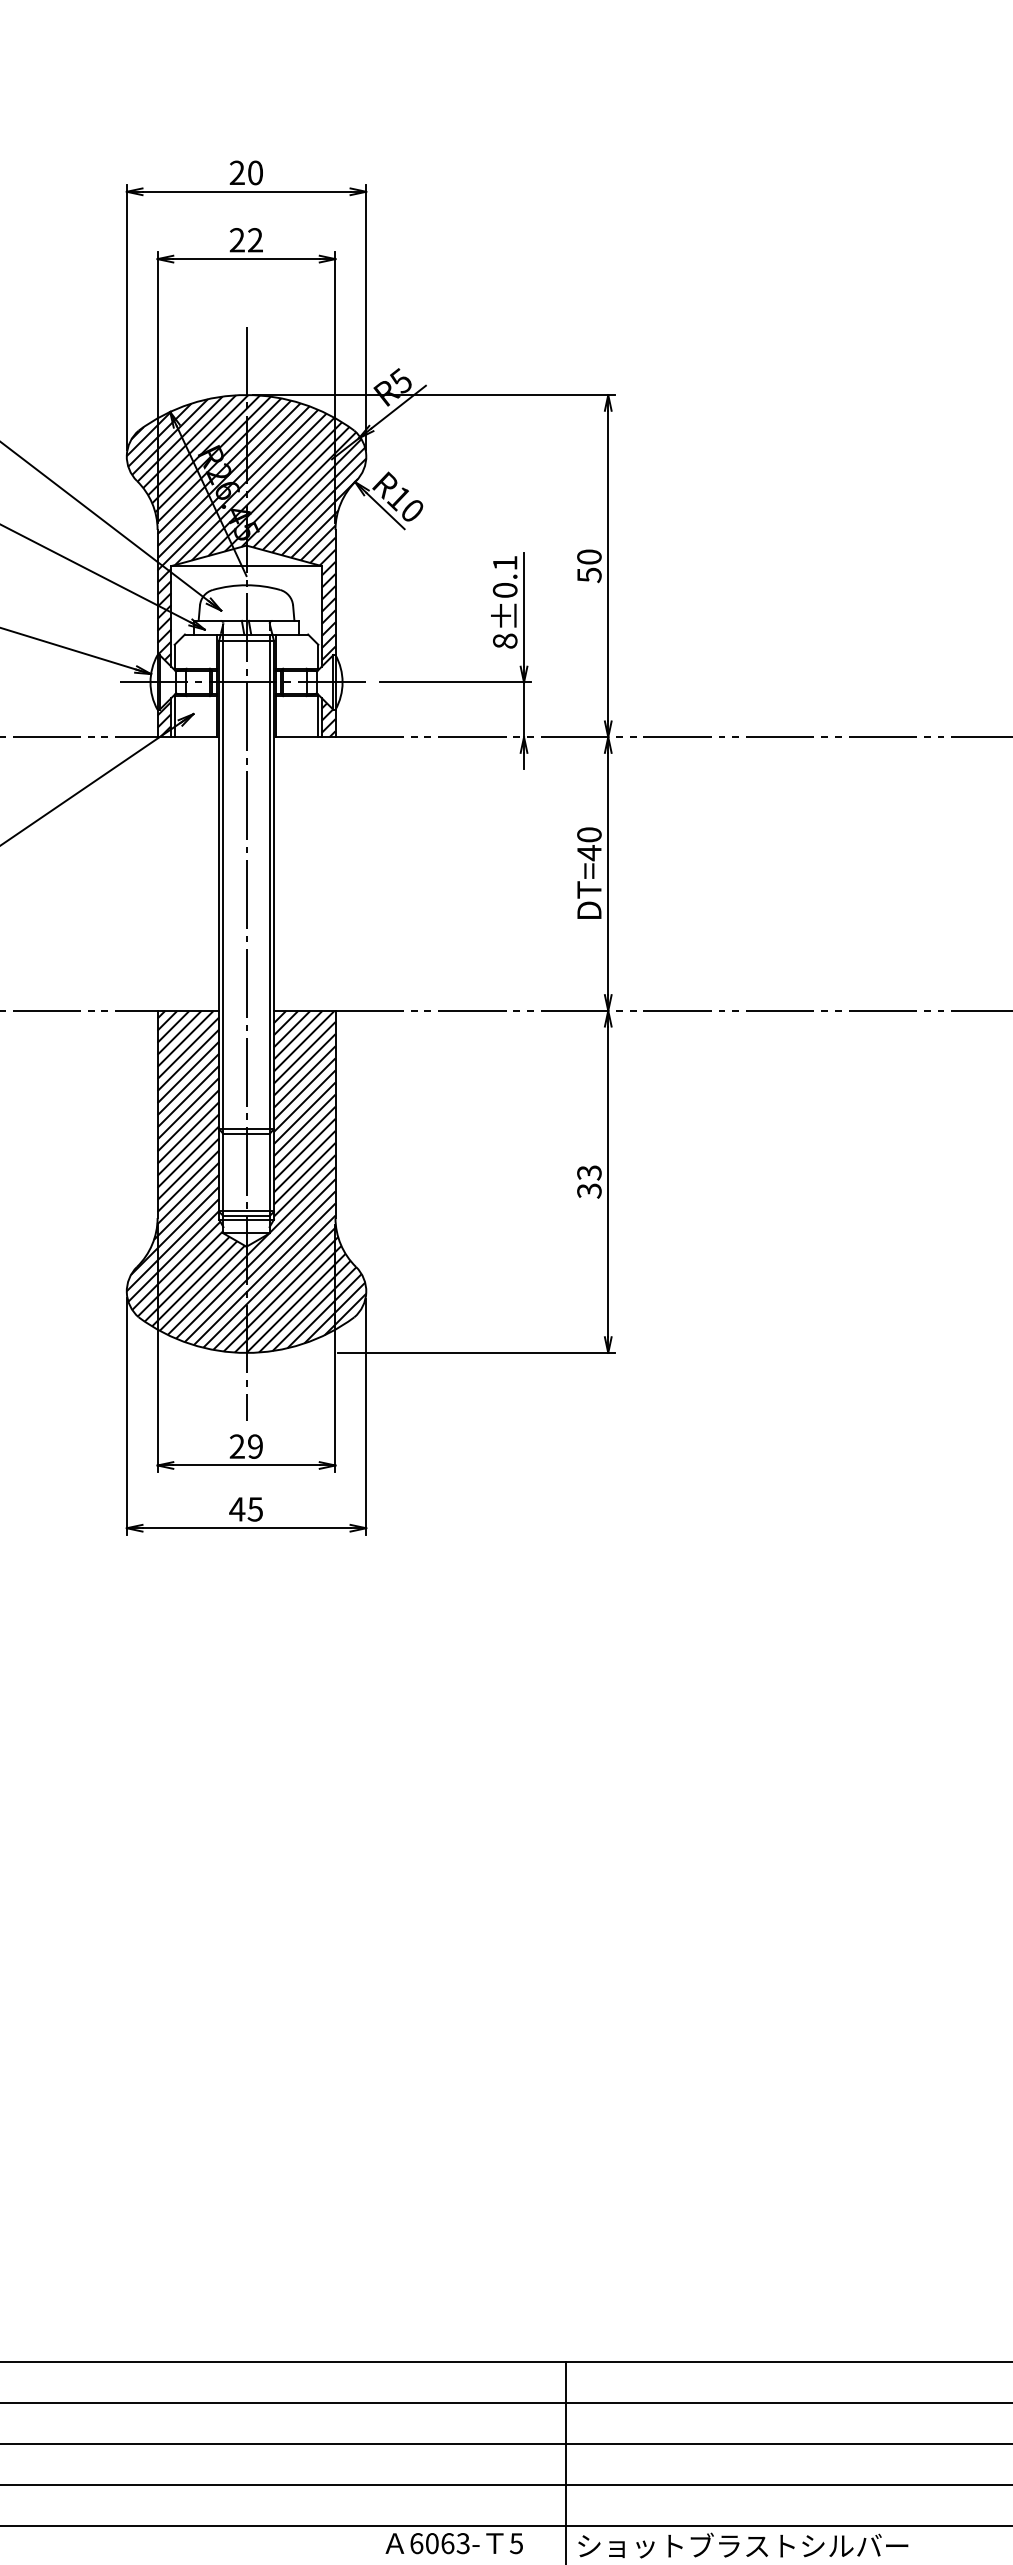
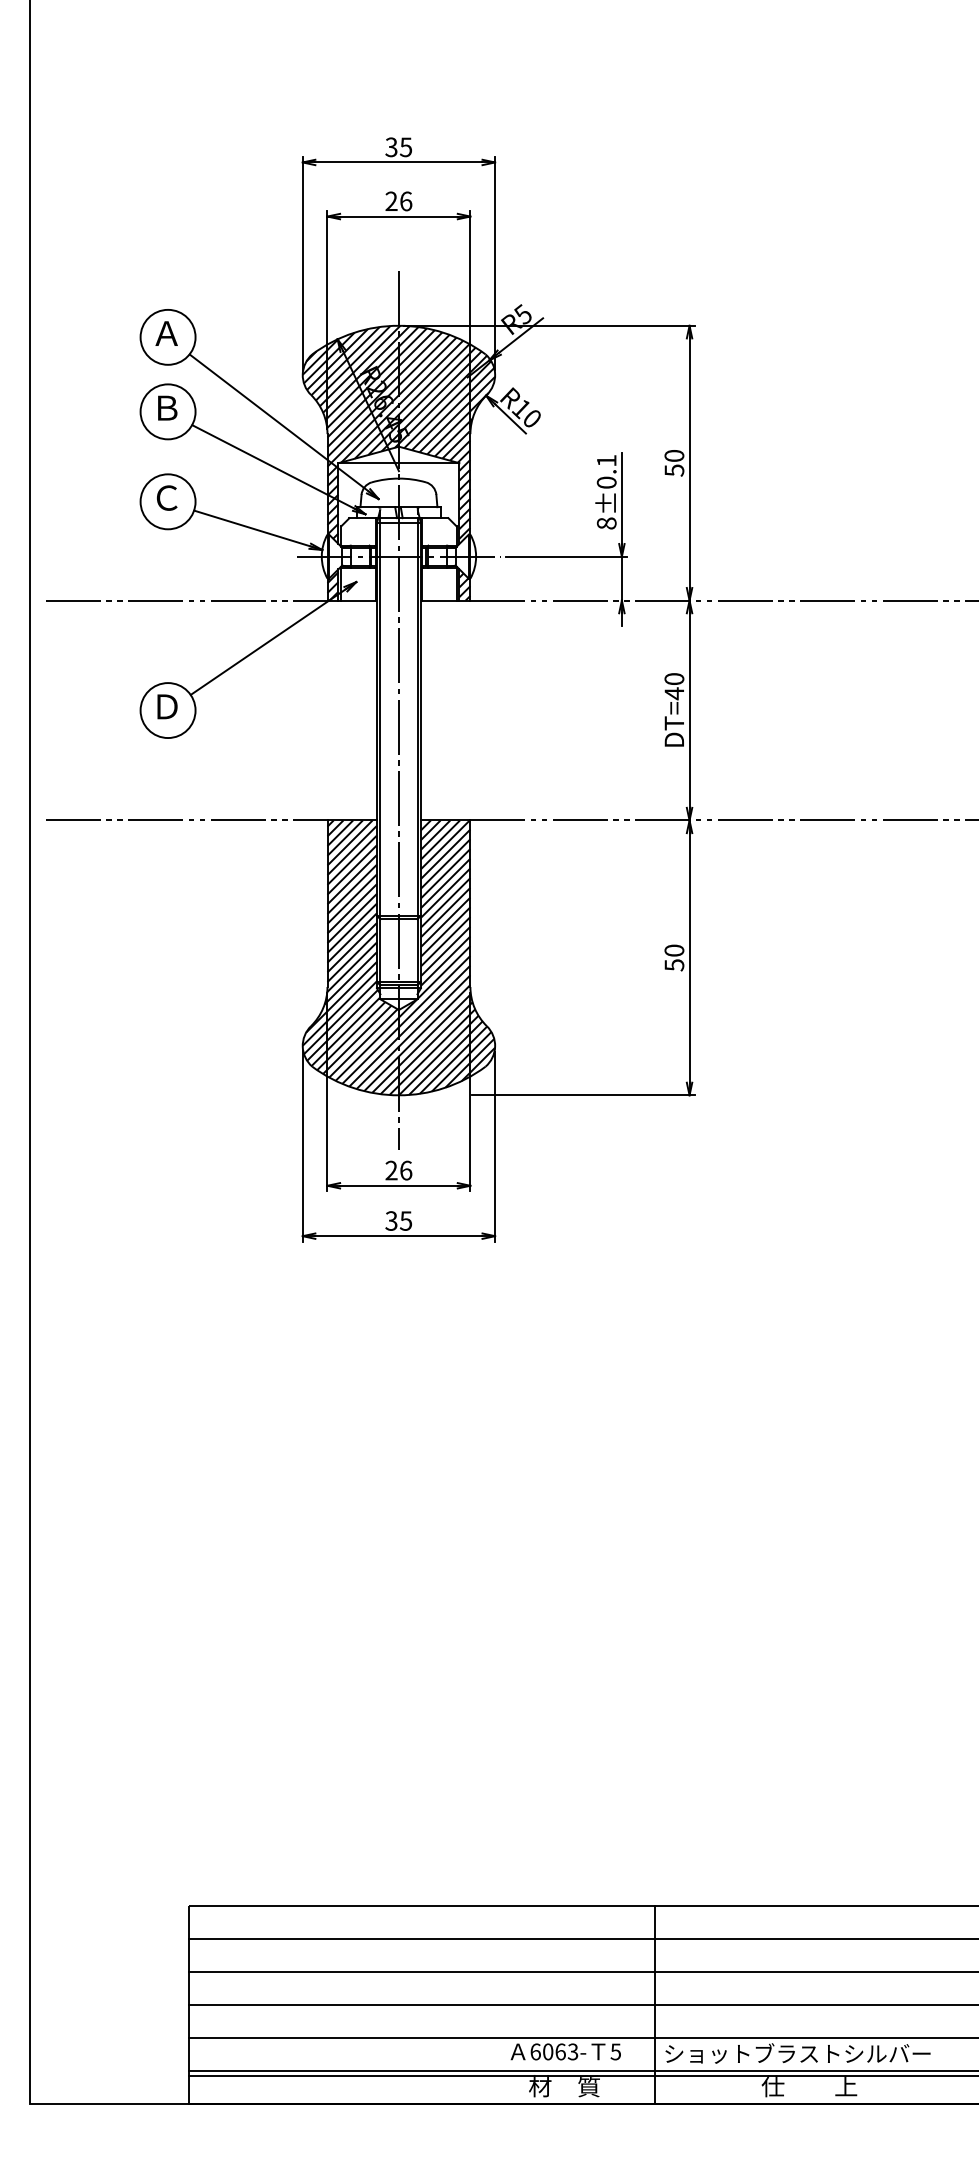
text: (245, 173) -> (398, 147), 20 -> 35
text: (255, 240) -> (406, 201), 22 -> 26
text: (589, 1181) -> (674, 957), 33 -> 50
text: (255, 1446) -> (406, 1170), 29 -> 26
text: (237, 1508) -> (391, 1220), 45 -> 35

